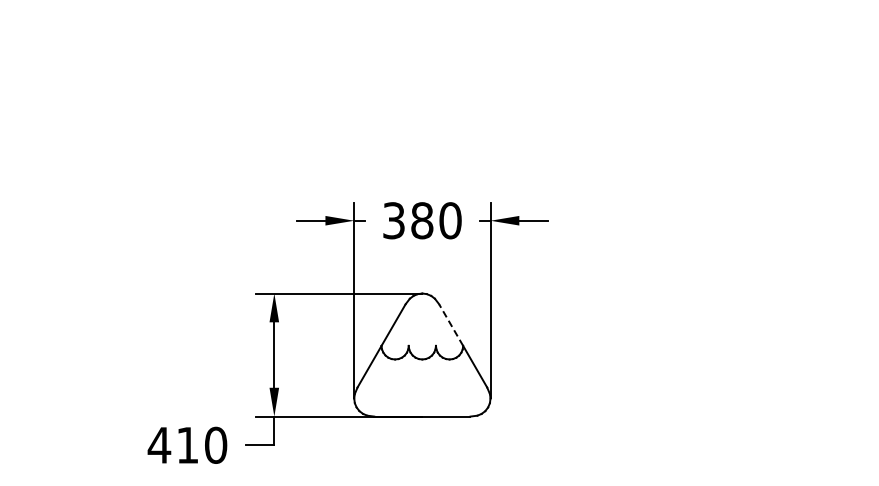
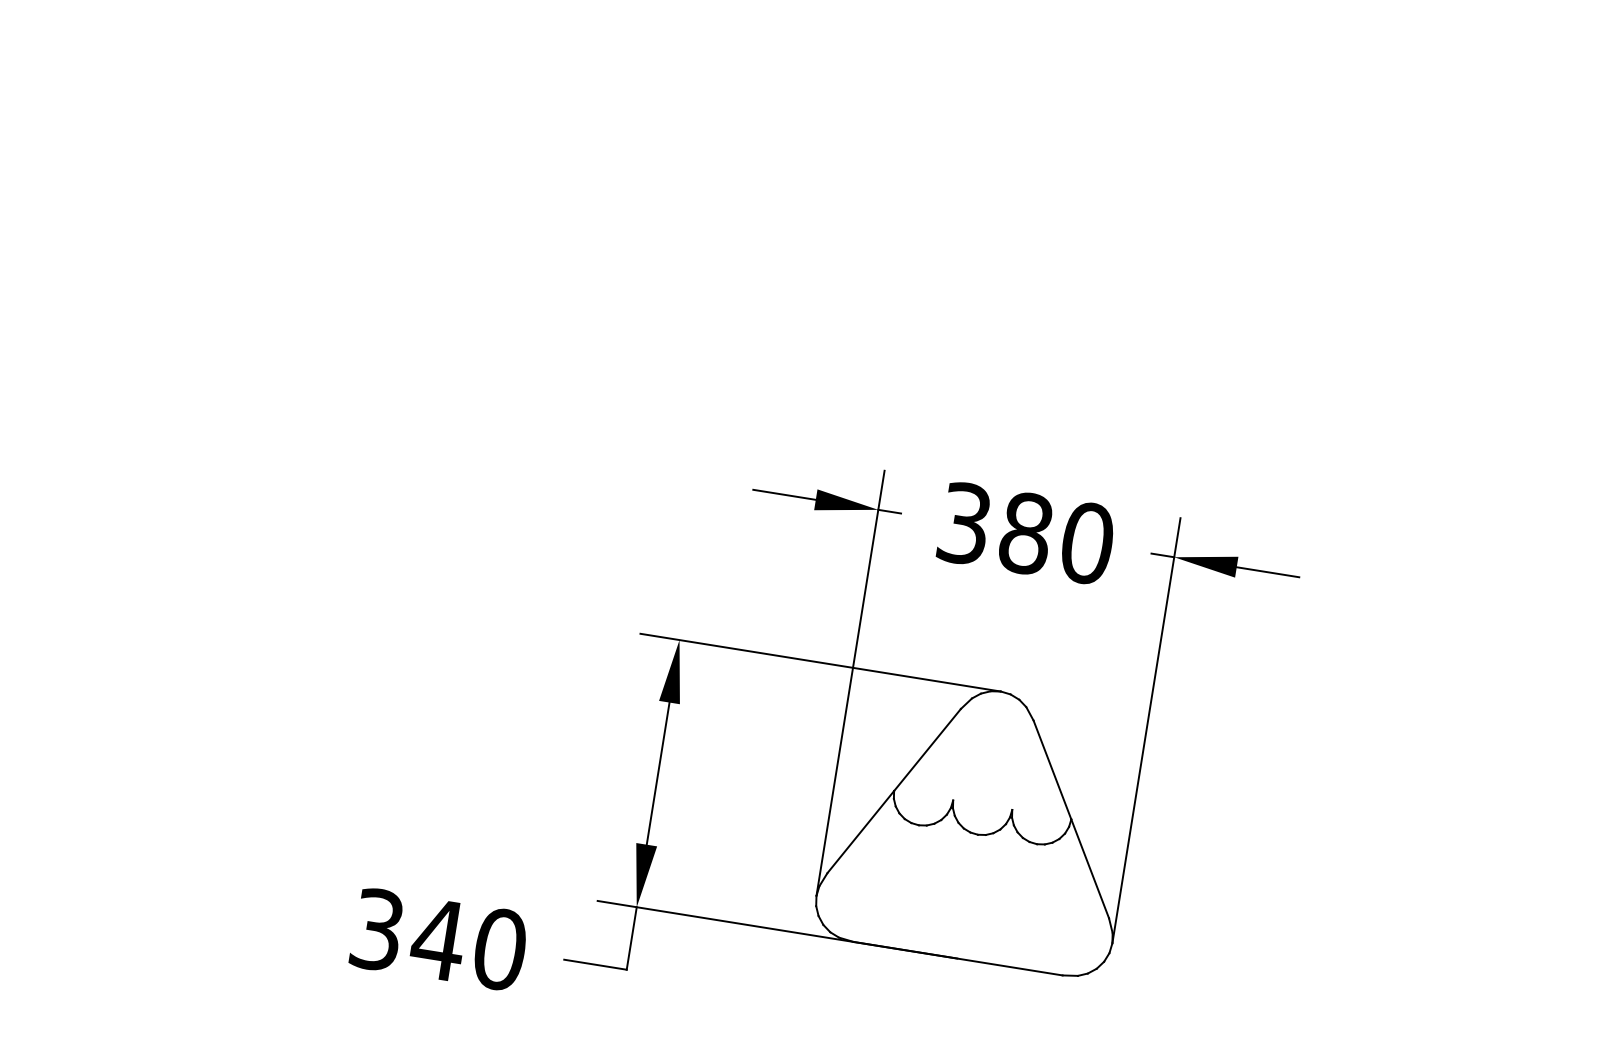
line: (450, 324) -> (1051, 768), dashed -> solid
text: (173, 444) -> (408, 932), 410 -> 340

